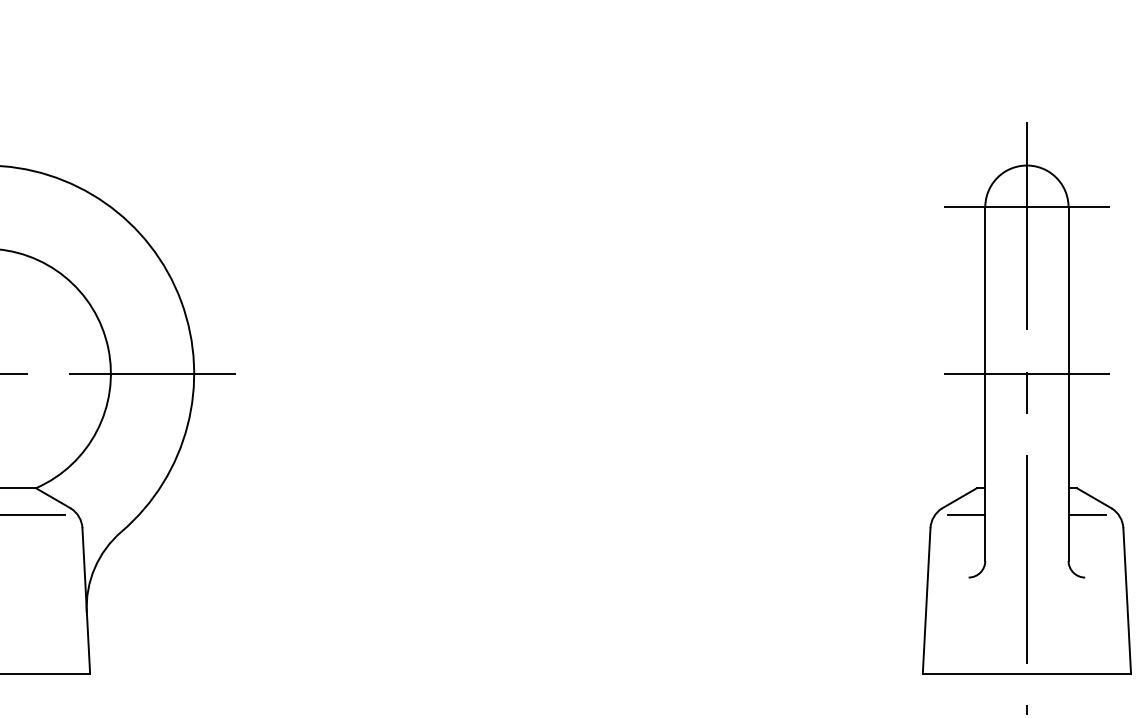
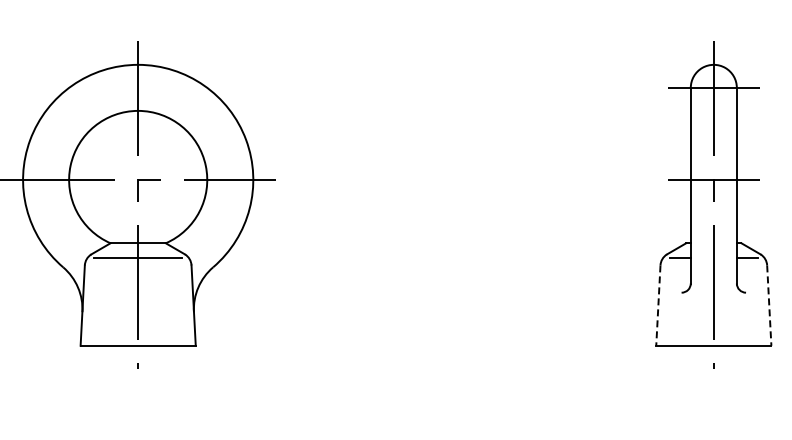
line: (926, 602) -> (658, 306), solid -> dashed
line: (1127, 602) -> (769, 306), solid -> dashed

